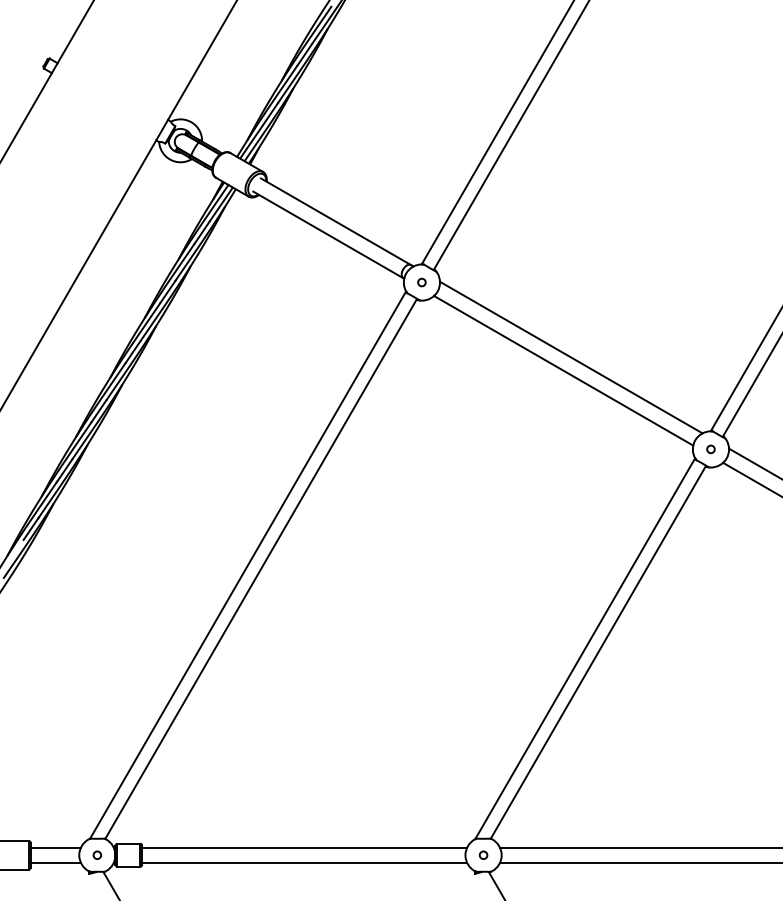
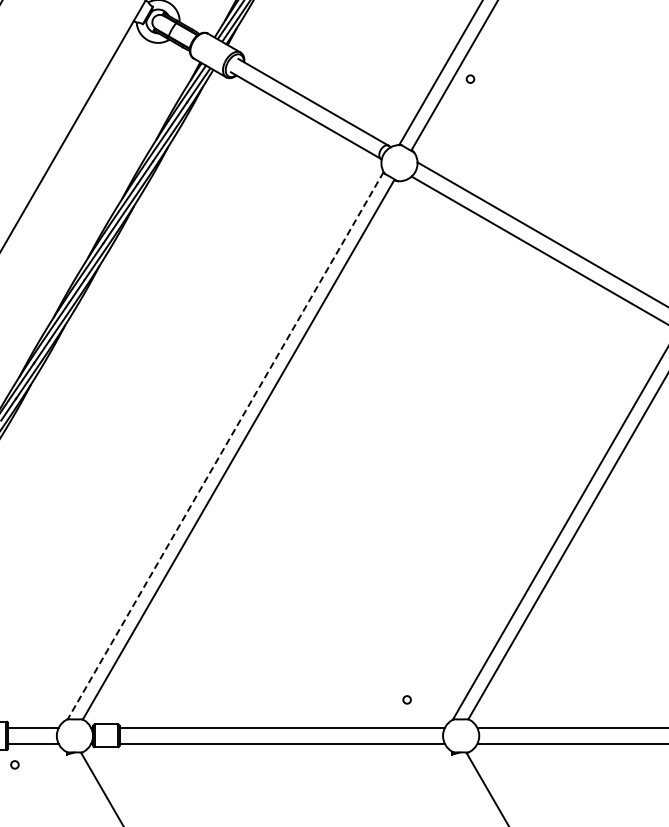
circle: (421, 282) -> (470, 79), moved
line: (248, 565) -> (226, 446), solid -> dashed
circle: (97, 854) -> (15, 764), moved
circle: (483, 854) -> (407, 699), moved

